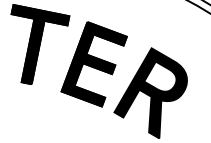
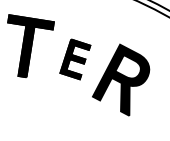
part: (94, 64) -> (75, 59), size x0.6

